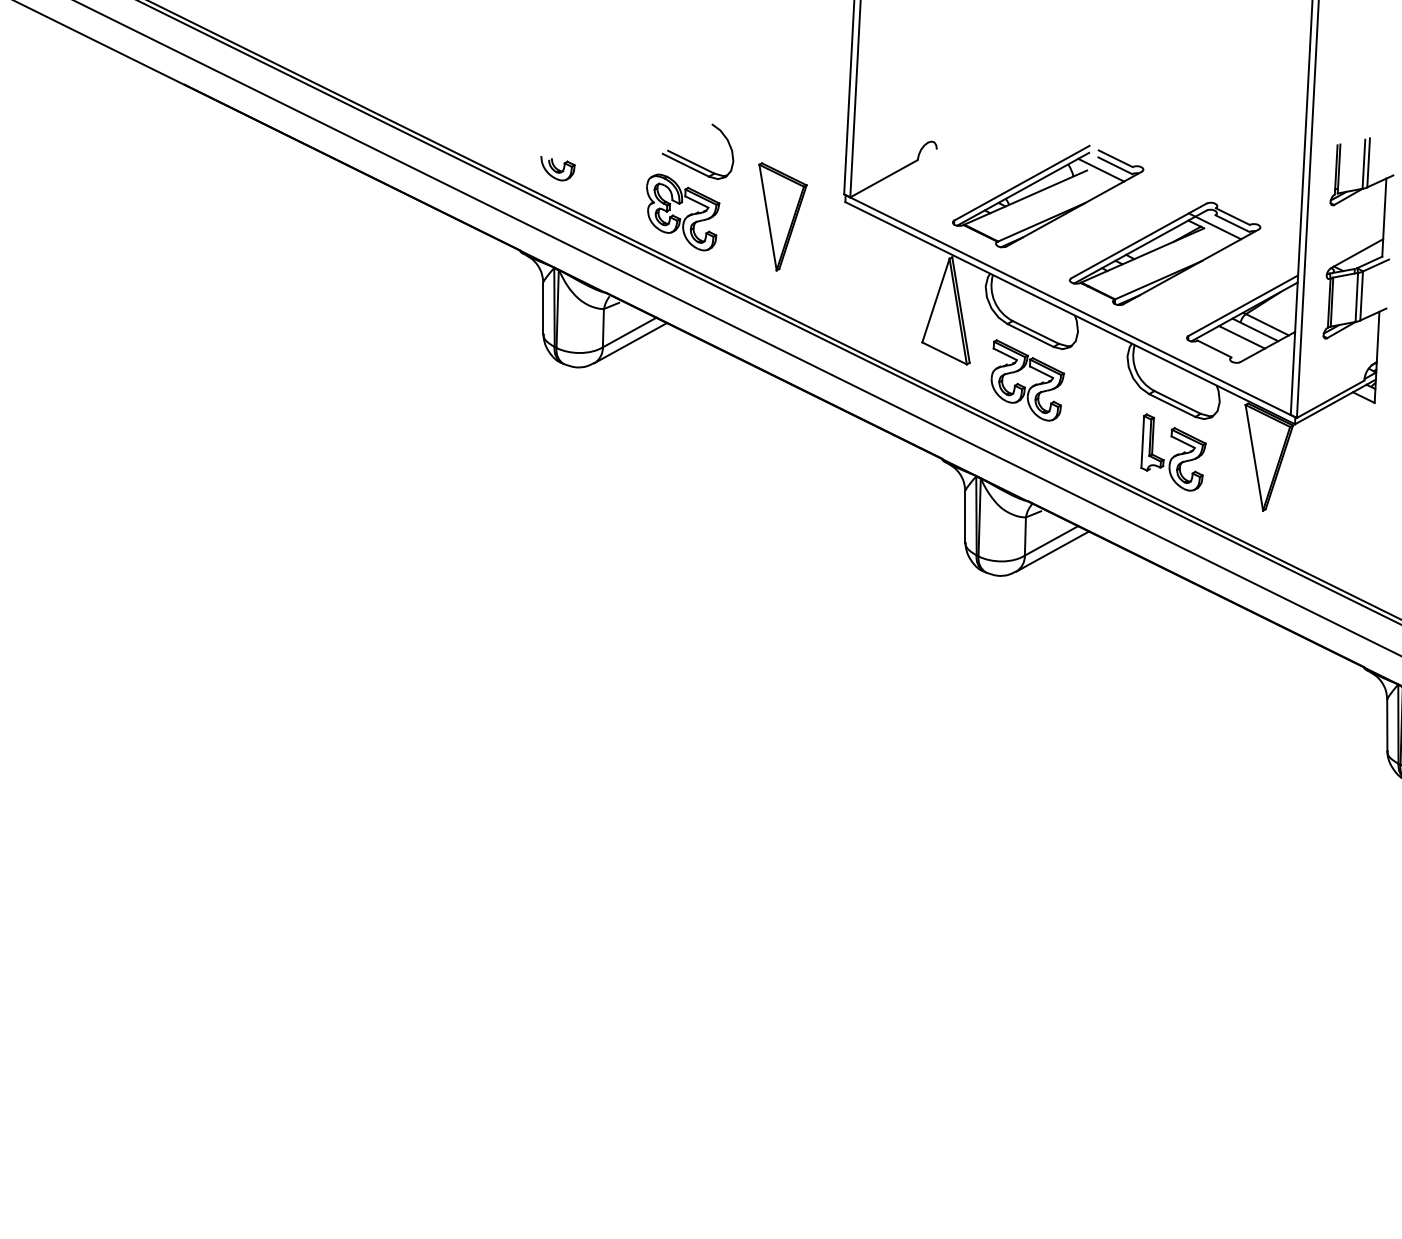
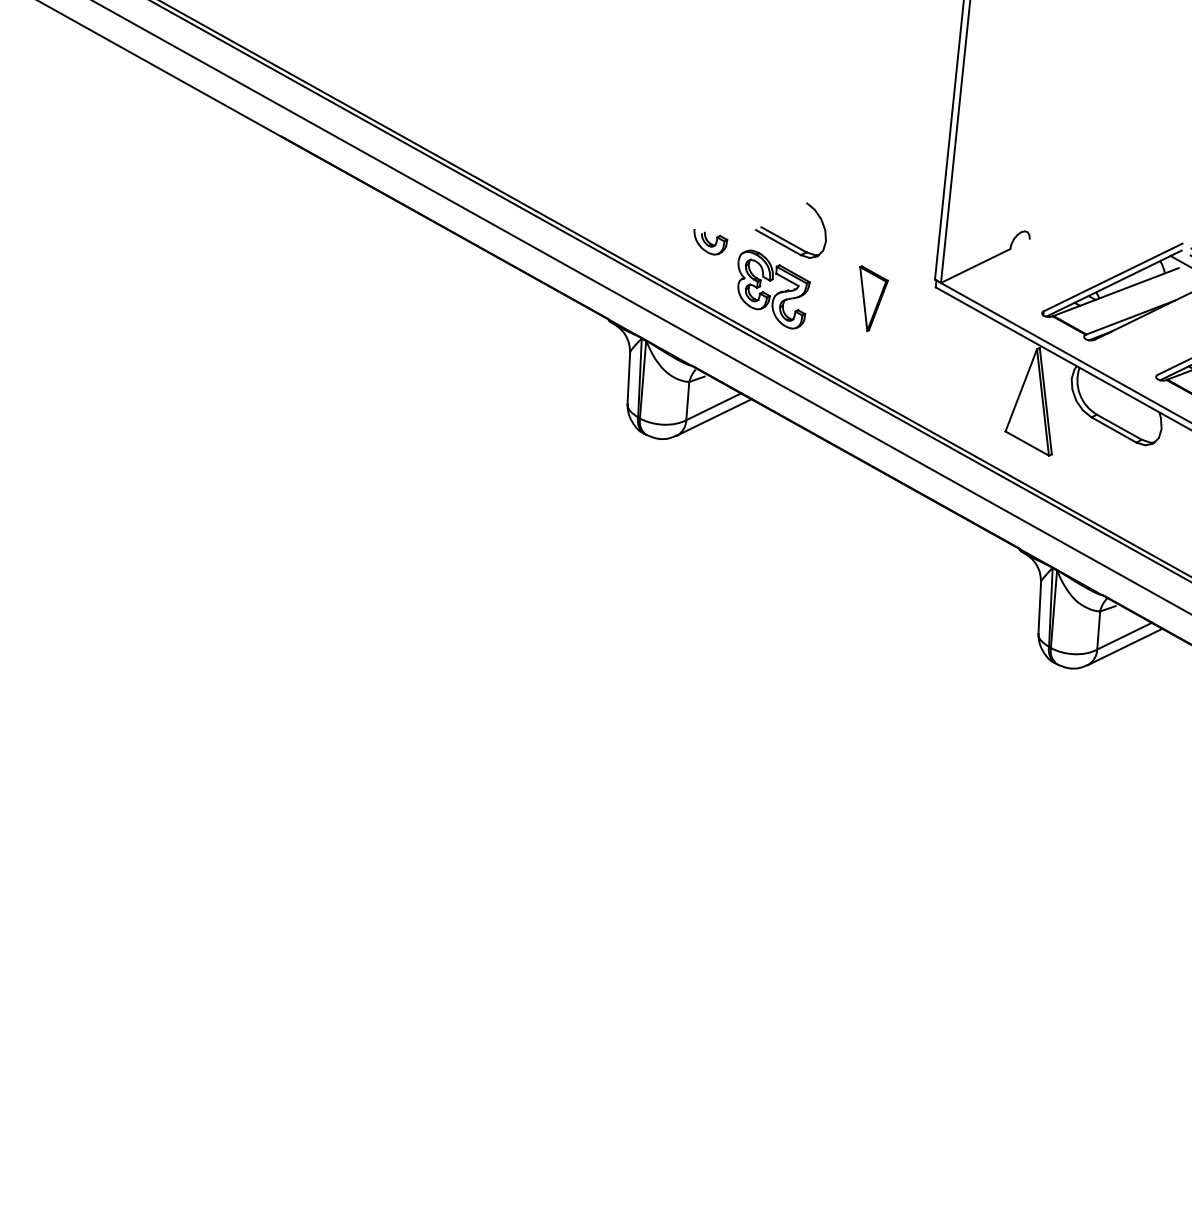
part: (557, 168) -> (709, 242), moved
part: (782, 216) -> (872, 298), size x0.6
part: (1025, 386) -> (1106, 480), removed

